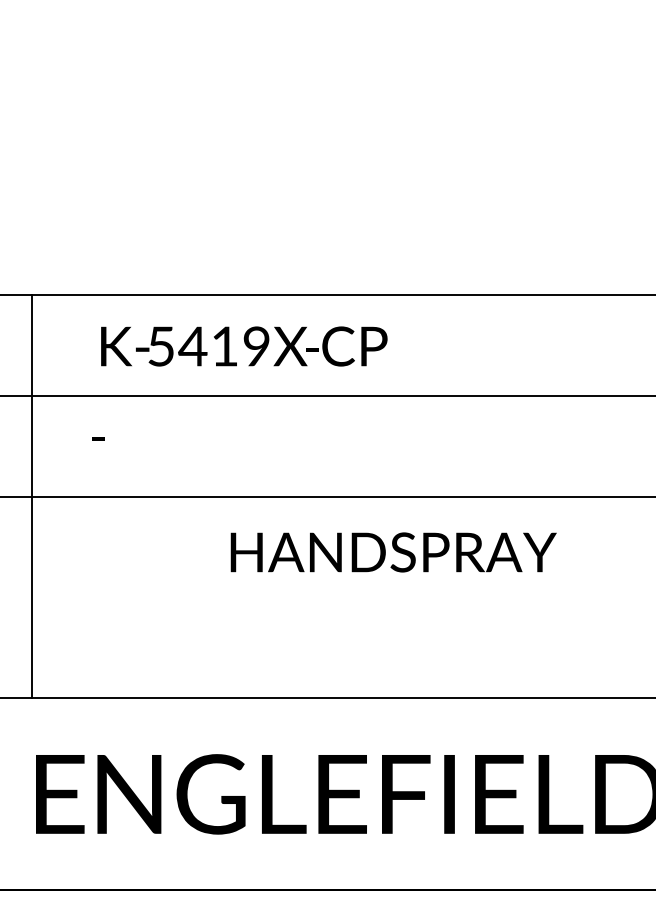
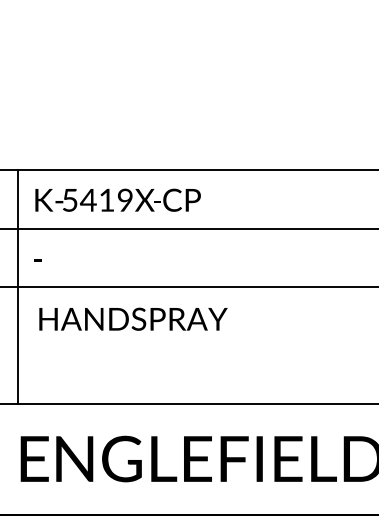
text: (243, 345) -> (117, 199), moved
text: (97, 438) -> (37, 260), moved
text: (393, 551) -> (133, 318), moved

